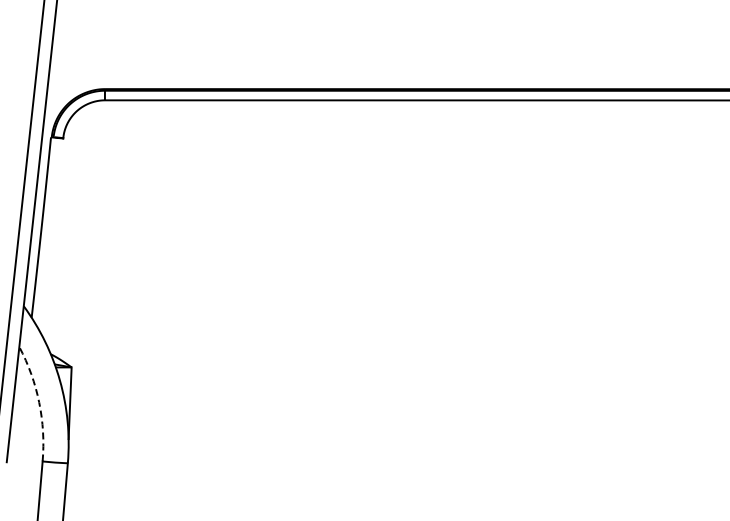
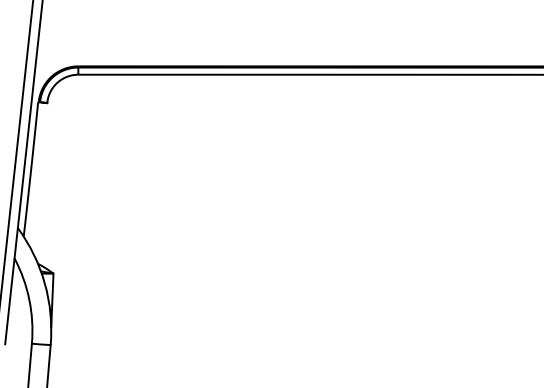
arc: (39, 402) -> (29, 299), dashed -> solid

